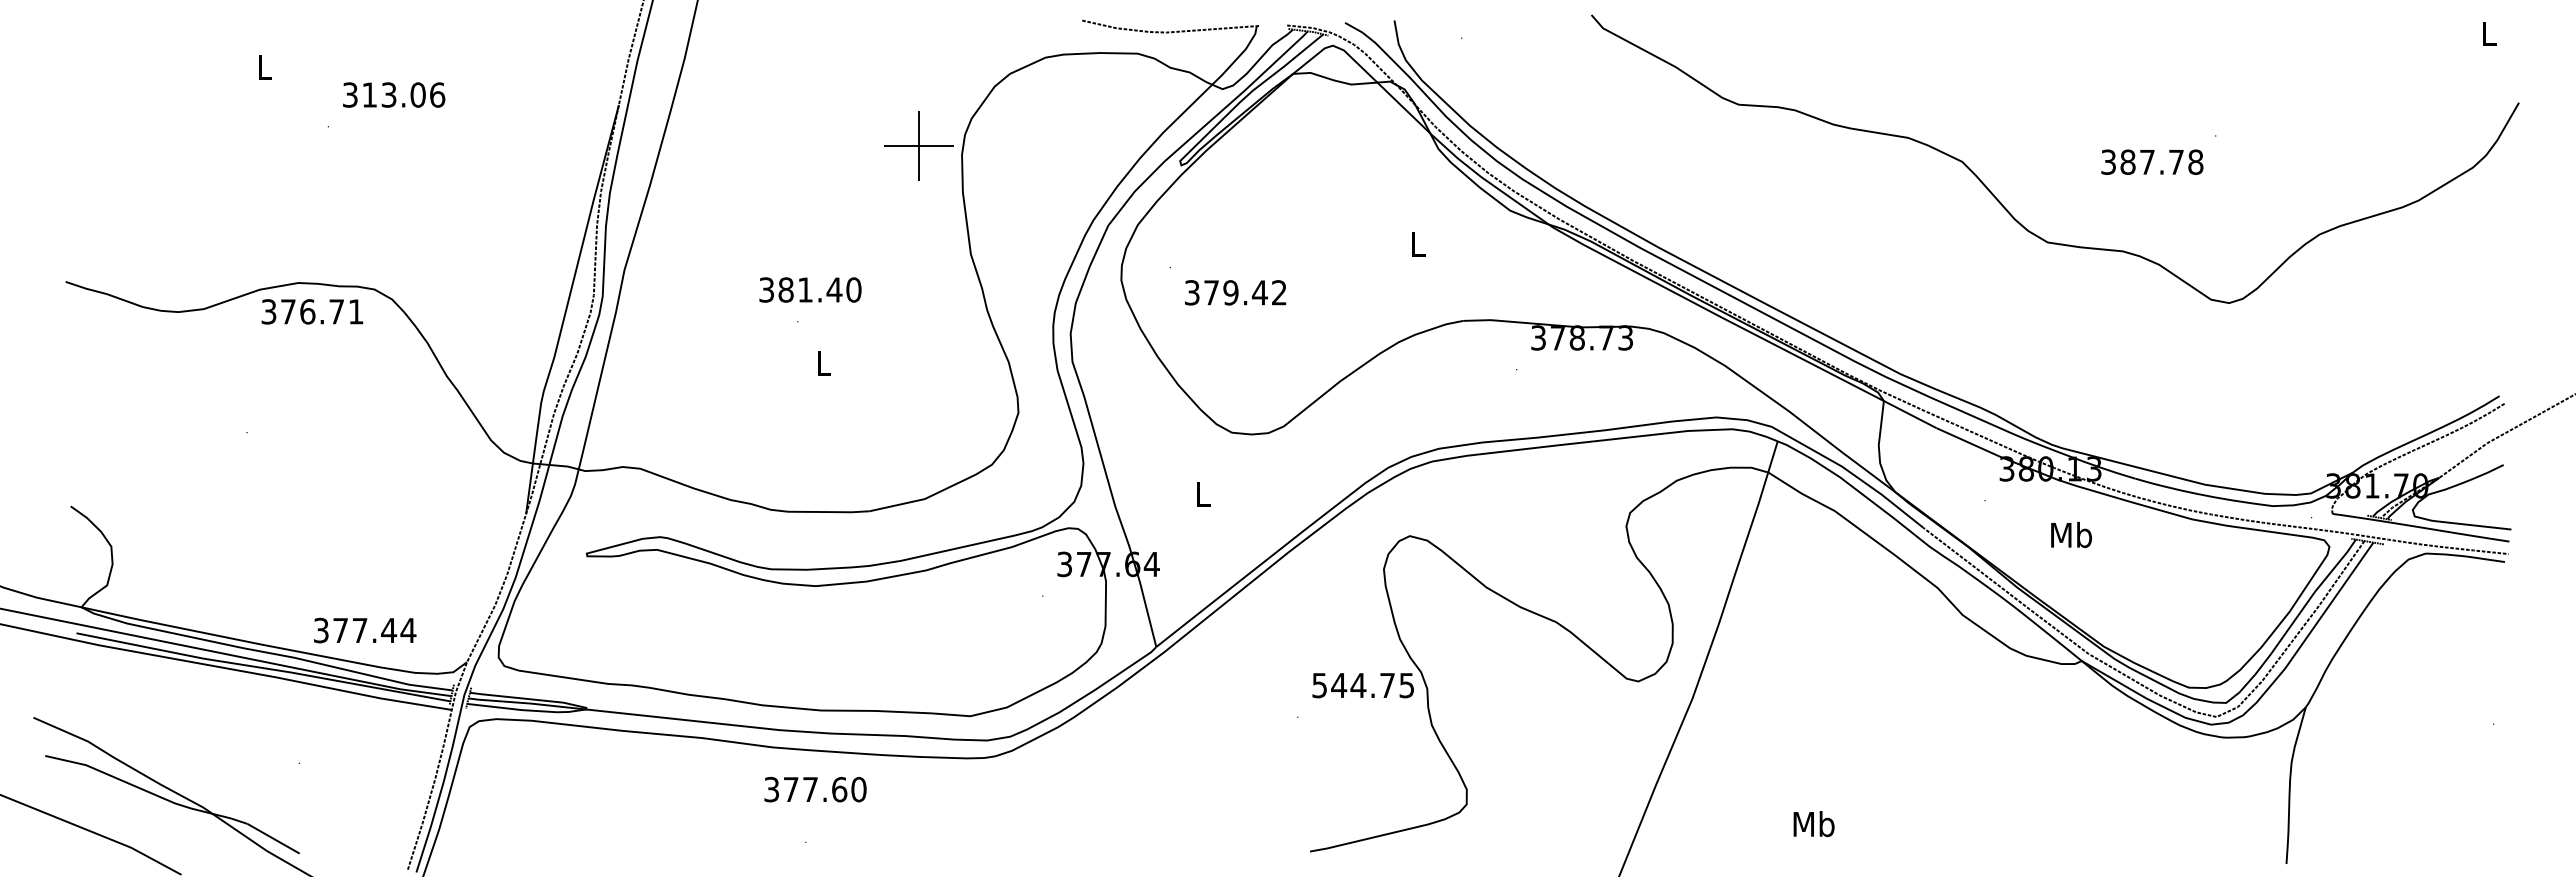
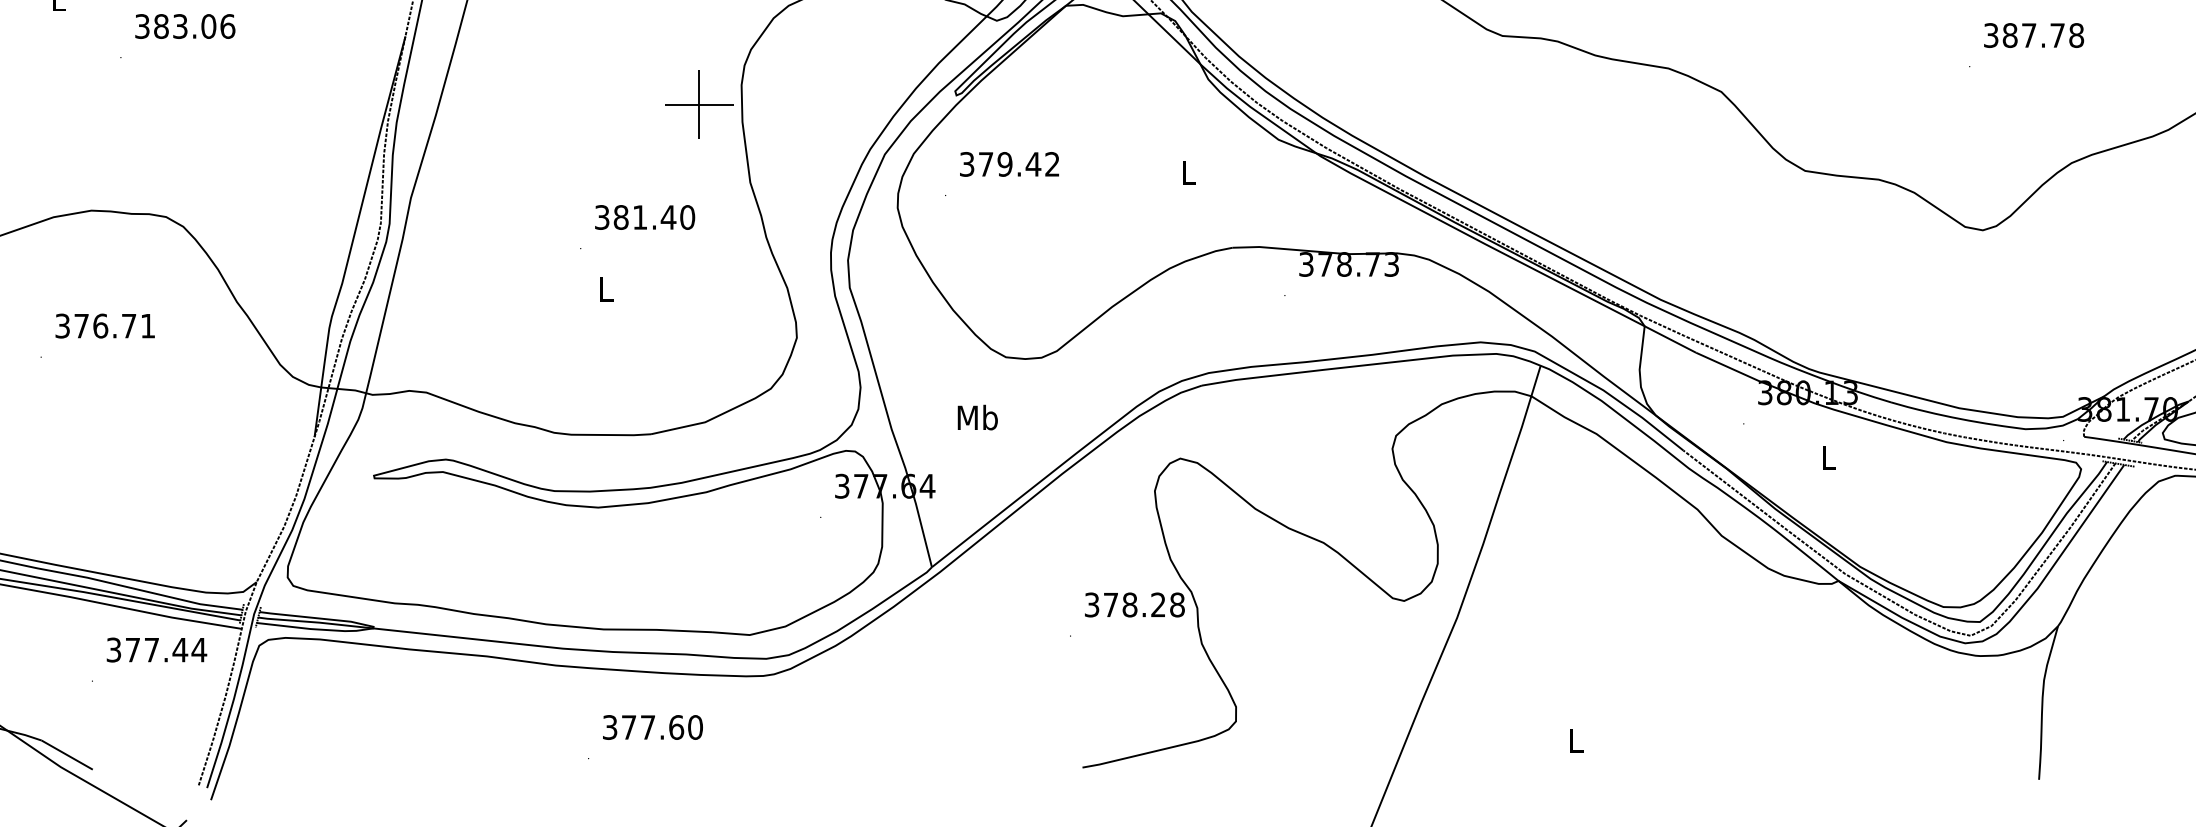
text: (369, 94) -> (161, 25), 313.06 -> 383.06
part: (918, 145) -> (698, 104), moved
text: (2152, 161) -> (2034, 34), moved
text: (810, 289) -> (645, 217), moved
text: (1235, 292) -> (1009, 164), moved
text: (312, 311) -> (105, 325), moved
text: (1202, 494) -> (977, 417), L -> Mb
text: (2071, 534) -> (1828, 457), Mb -> L
text: (365, 630) -> (157, 649), moved
text: (1363, 685) -> (1134, 604), 544.75 -> 378.28
text: (815, 789) -> (652, 727), moved
text: (1813, 824) -> (1575, 741), Mb -> L

